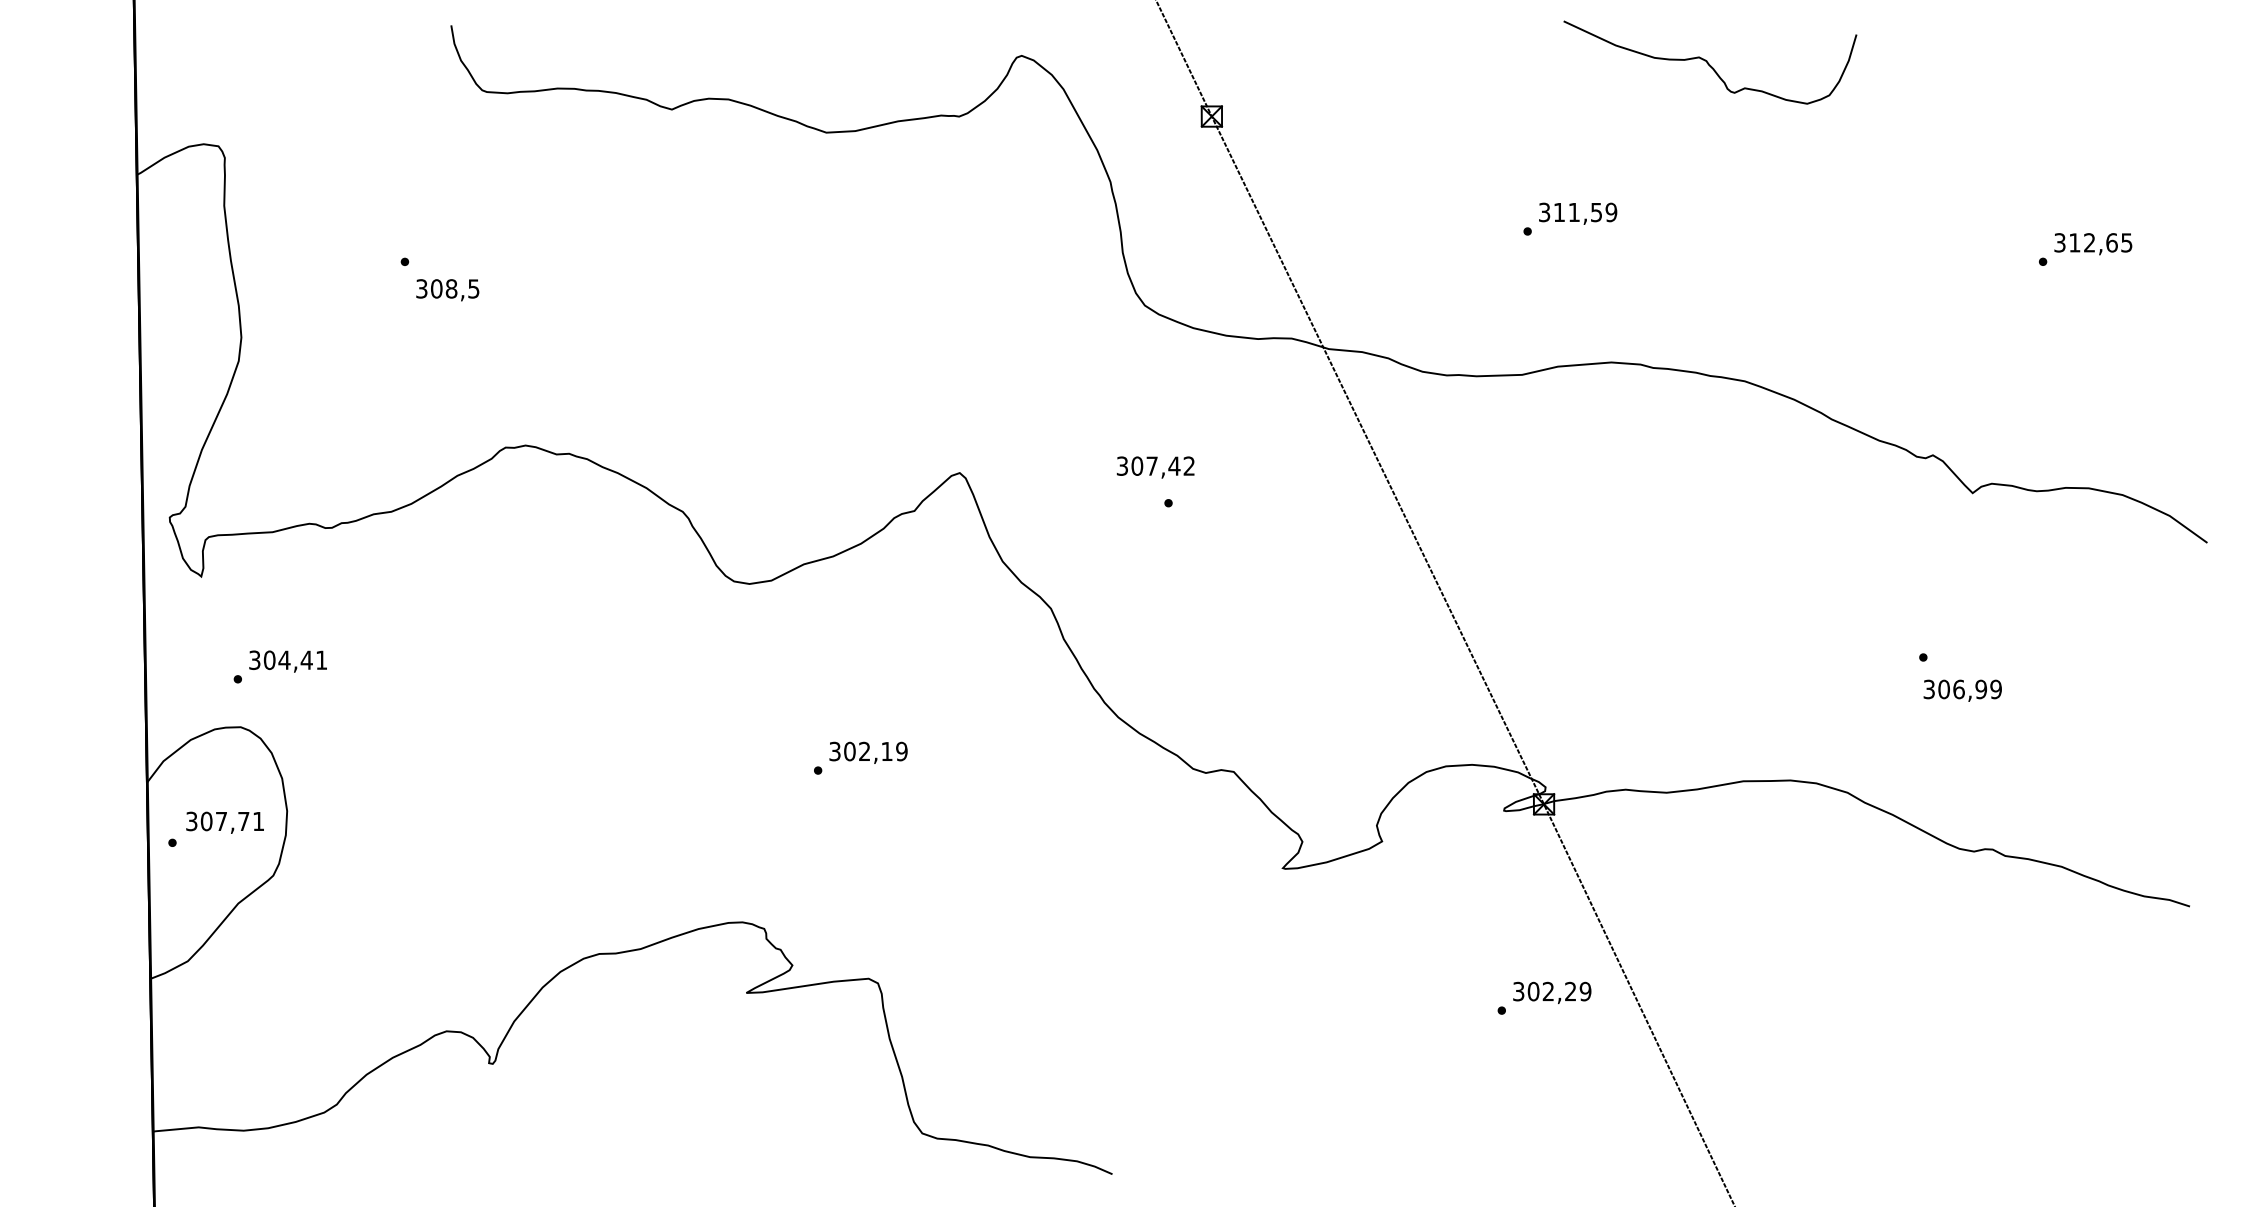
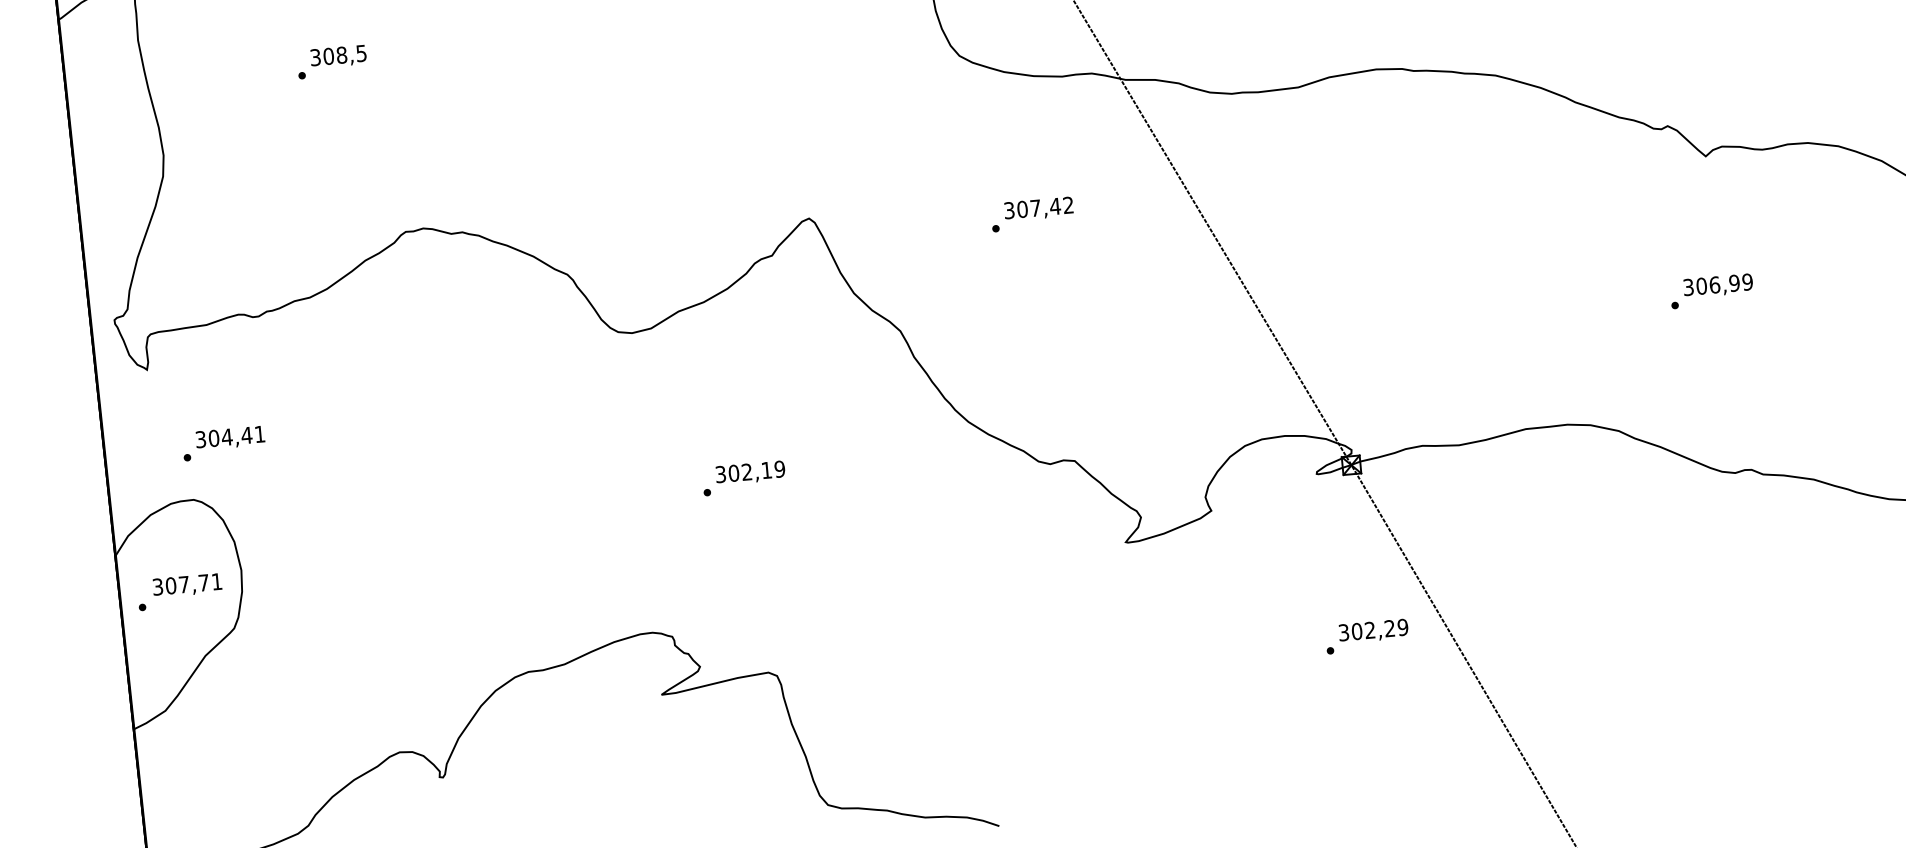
text: (447, 290) -> (338, 56), moved
text: (1155, 467) -> (1038, 209), moved
text: (1962, 690) -> (1718, 285), moved

